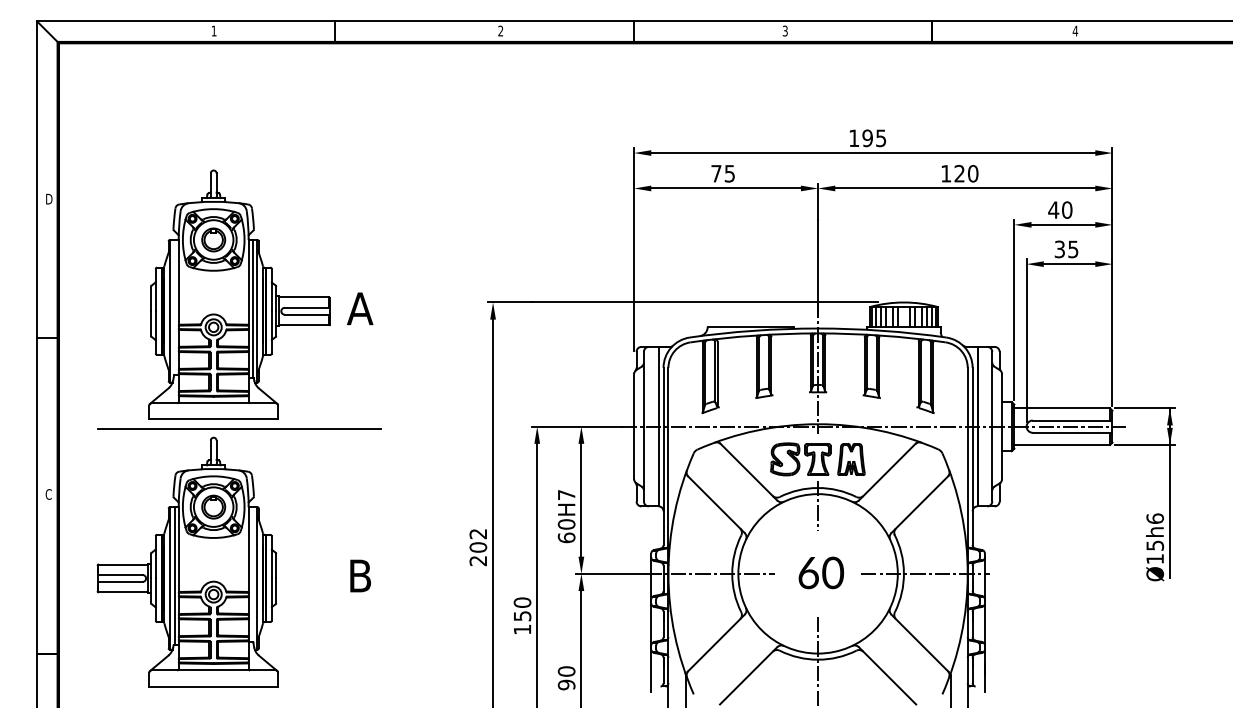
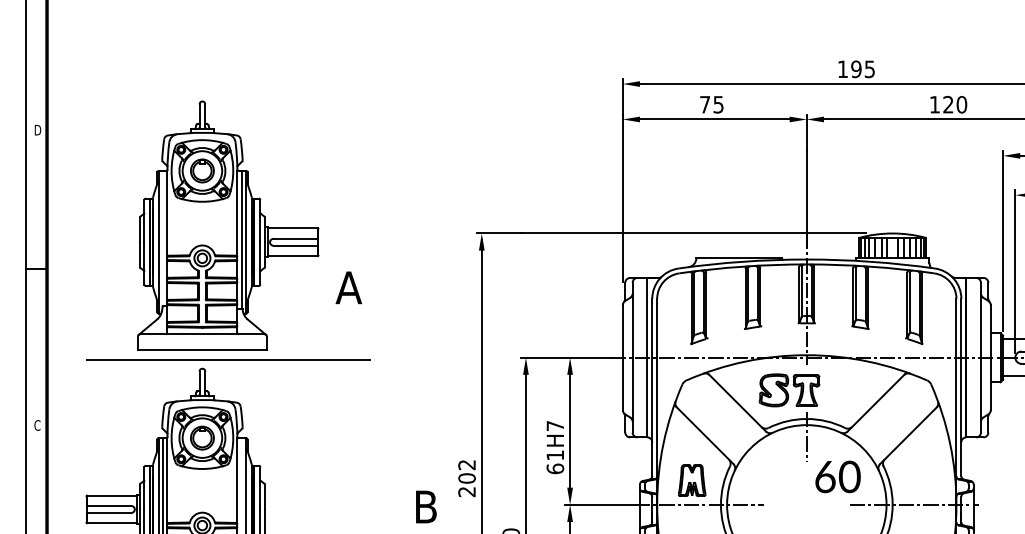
text: (360, 308) -> (349, 287), moved
part: (851, 459) -> (692, 480), moved
text: (566, 524) -> (555, 455), 60H7 -> 61H7
text: (821, 572) -> (838, 476), moved
text: (360, 575) -> (426, 506), moved

